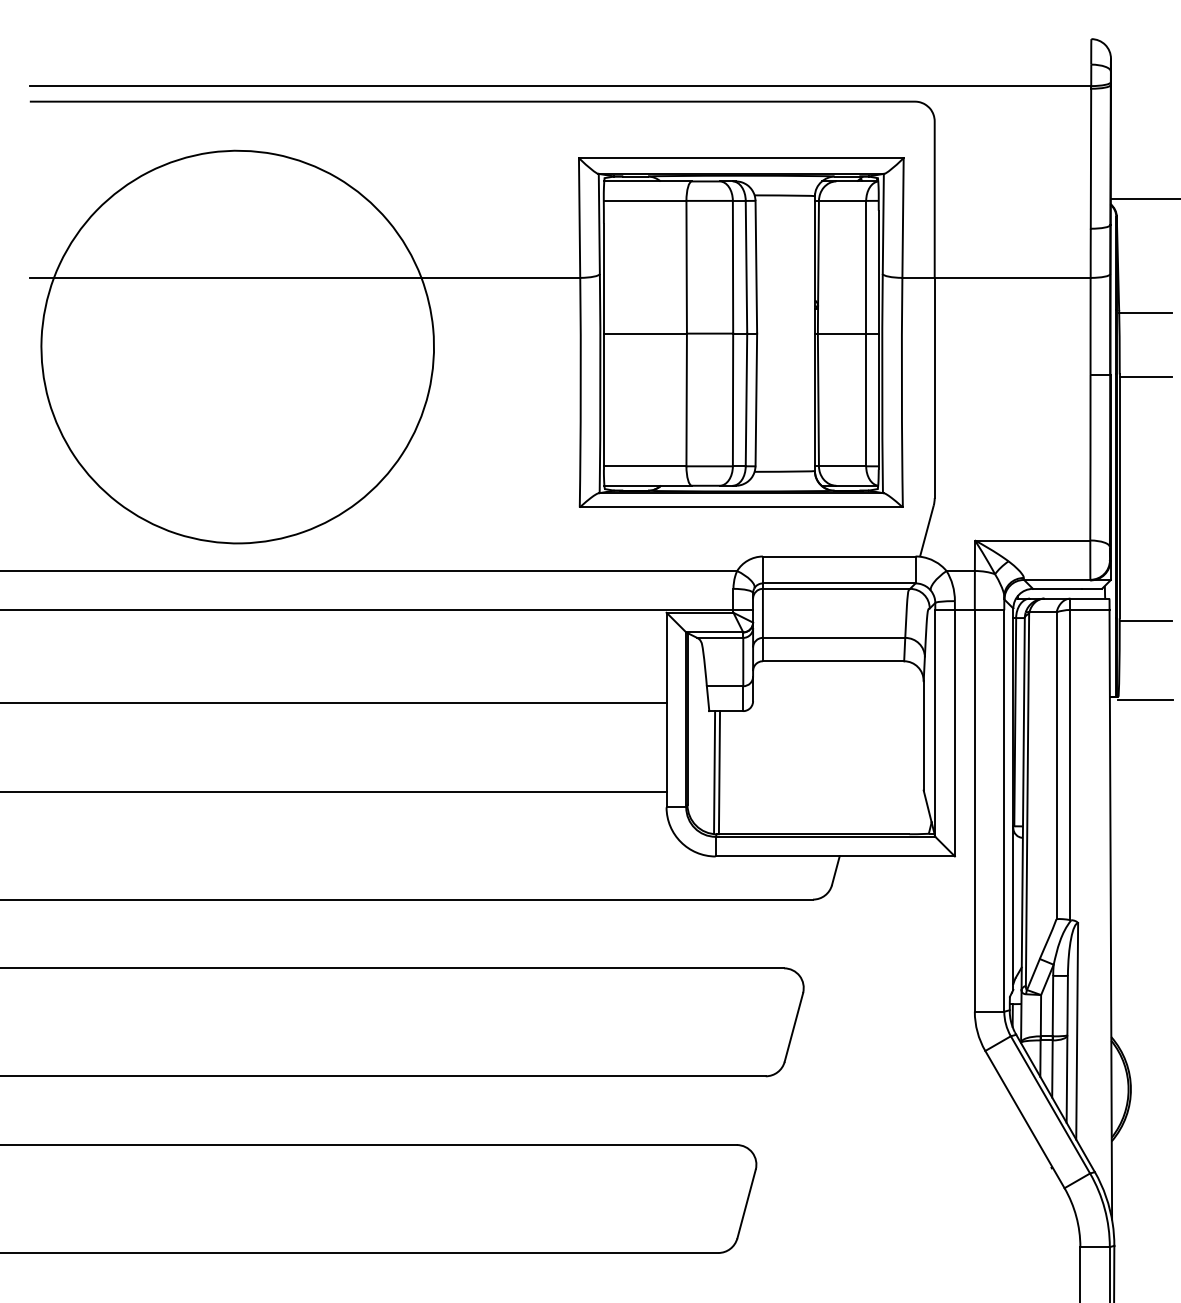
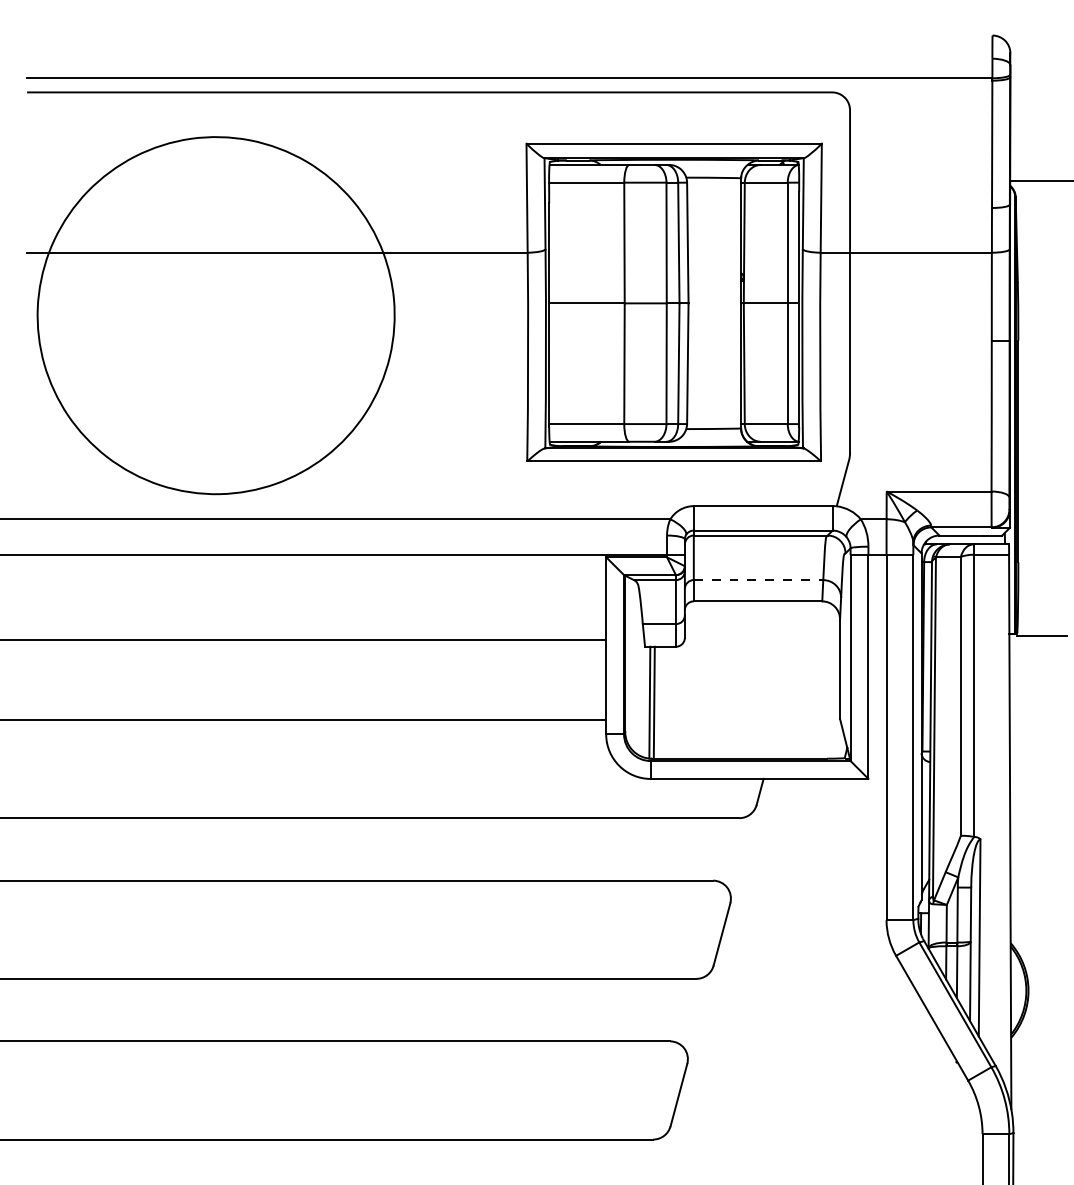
line: (1145, 312) -> (1041, 284), removed
line: (1145, 377) -> (1041, 343), removed
line: (1145, 620) -> (1041, 564), removed
line: (834, 638) -> (758, 580), solid -> dashed

